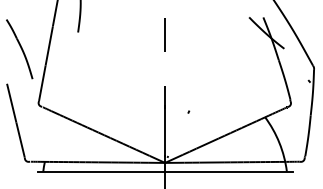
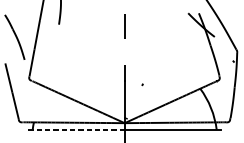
line: (101, 171) -> (76, 129), solid -> dashed

